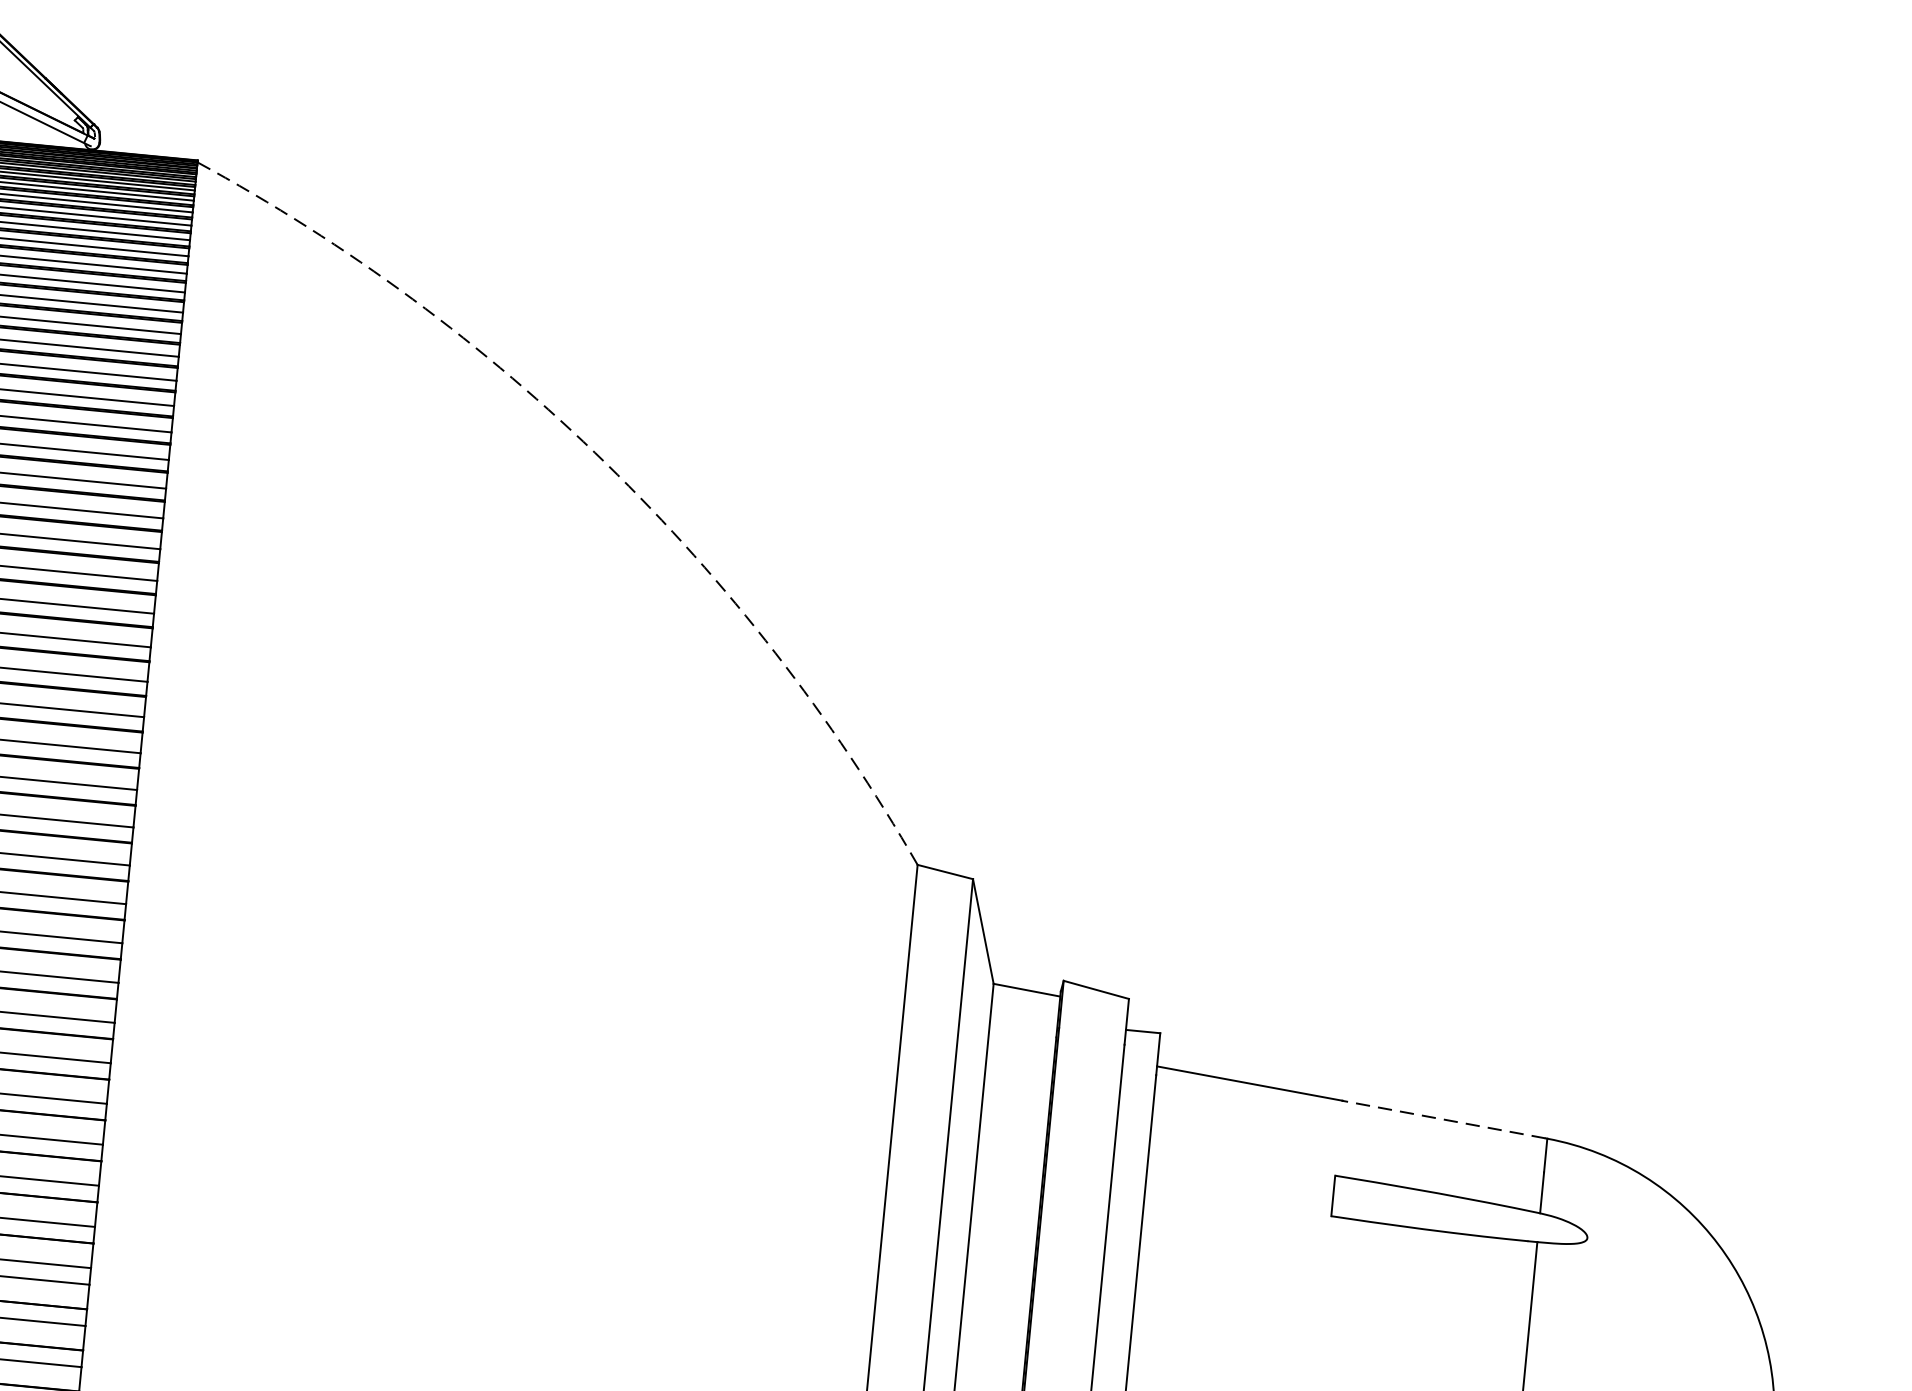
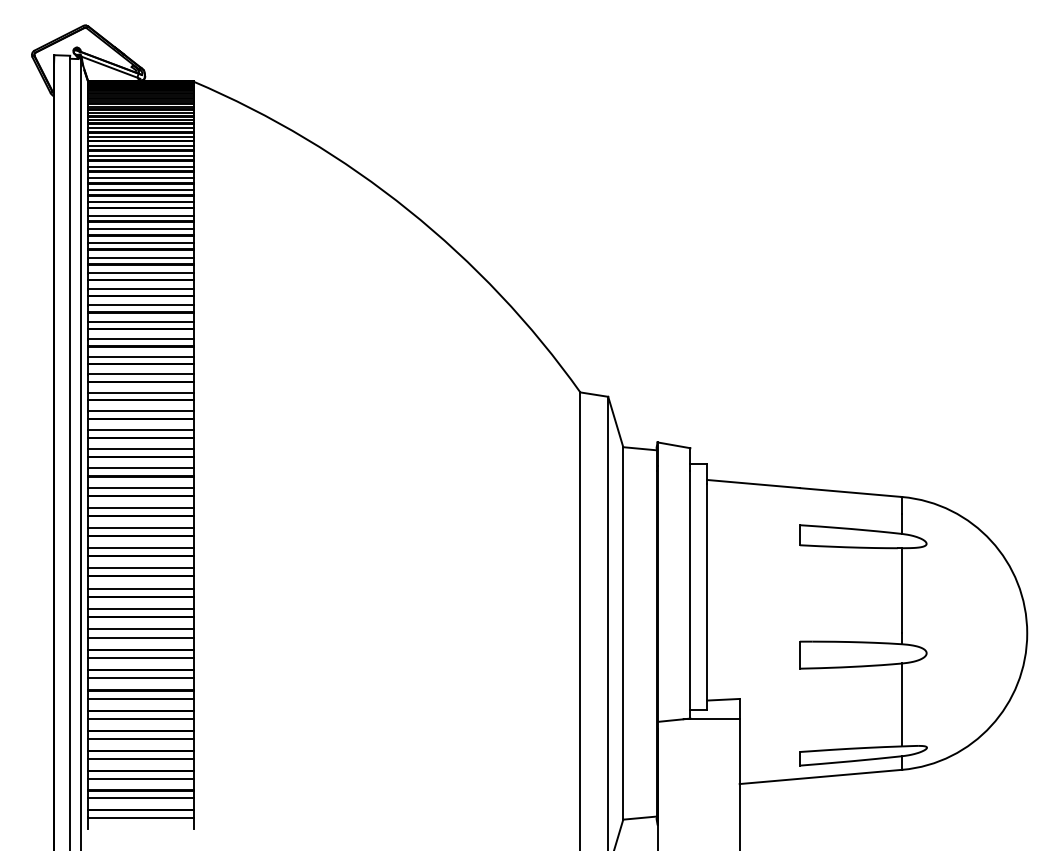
arc: (605, 464) -> (408, 210), dashed -> solid
line: (1443, 1119) -> (850, 492), dashed -> solid

